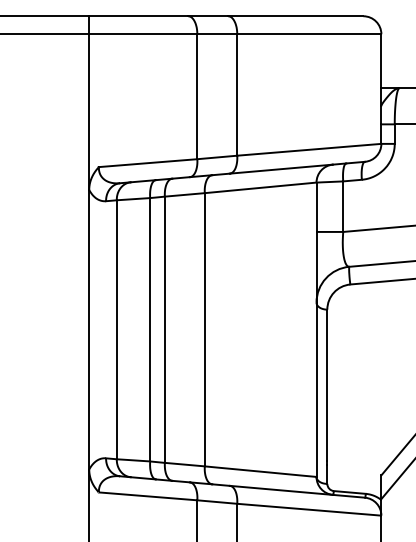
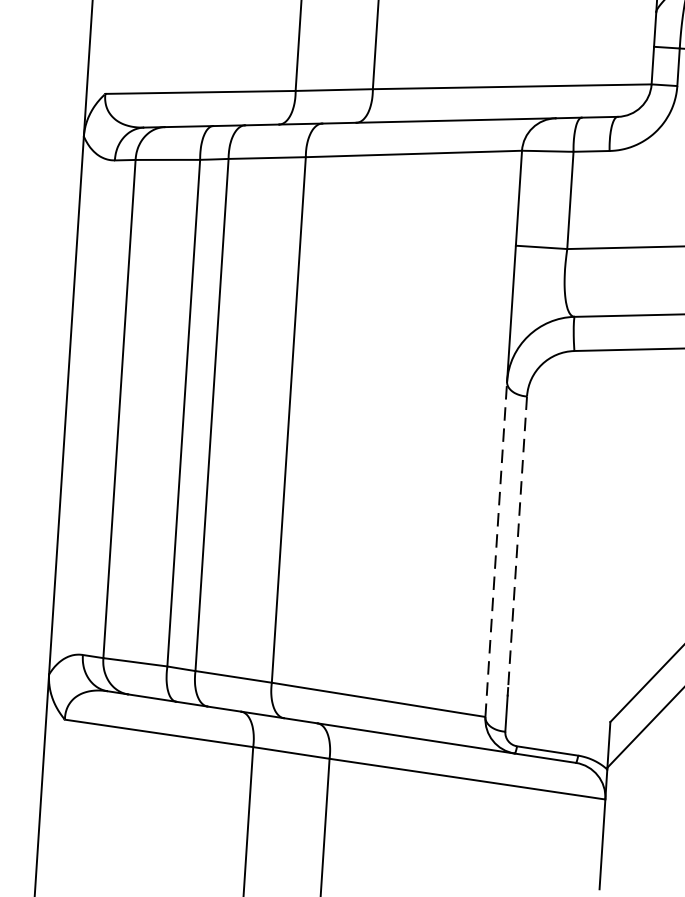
line: (327, 385) -> (517, 542), solid -> dashed
line: (316, 389) -> (496, 548), solid -> dashed

